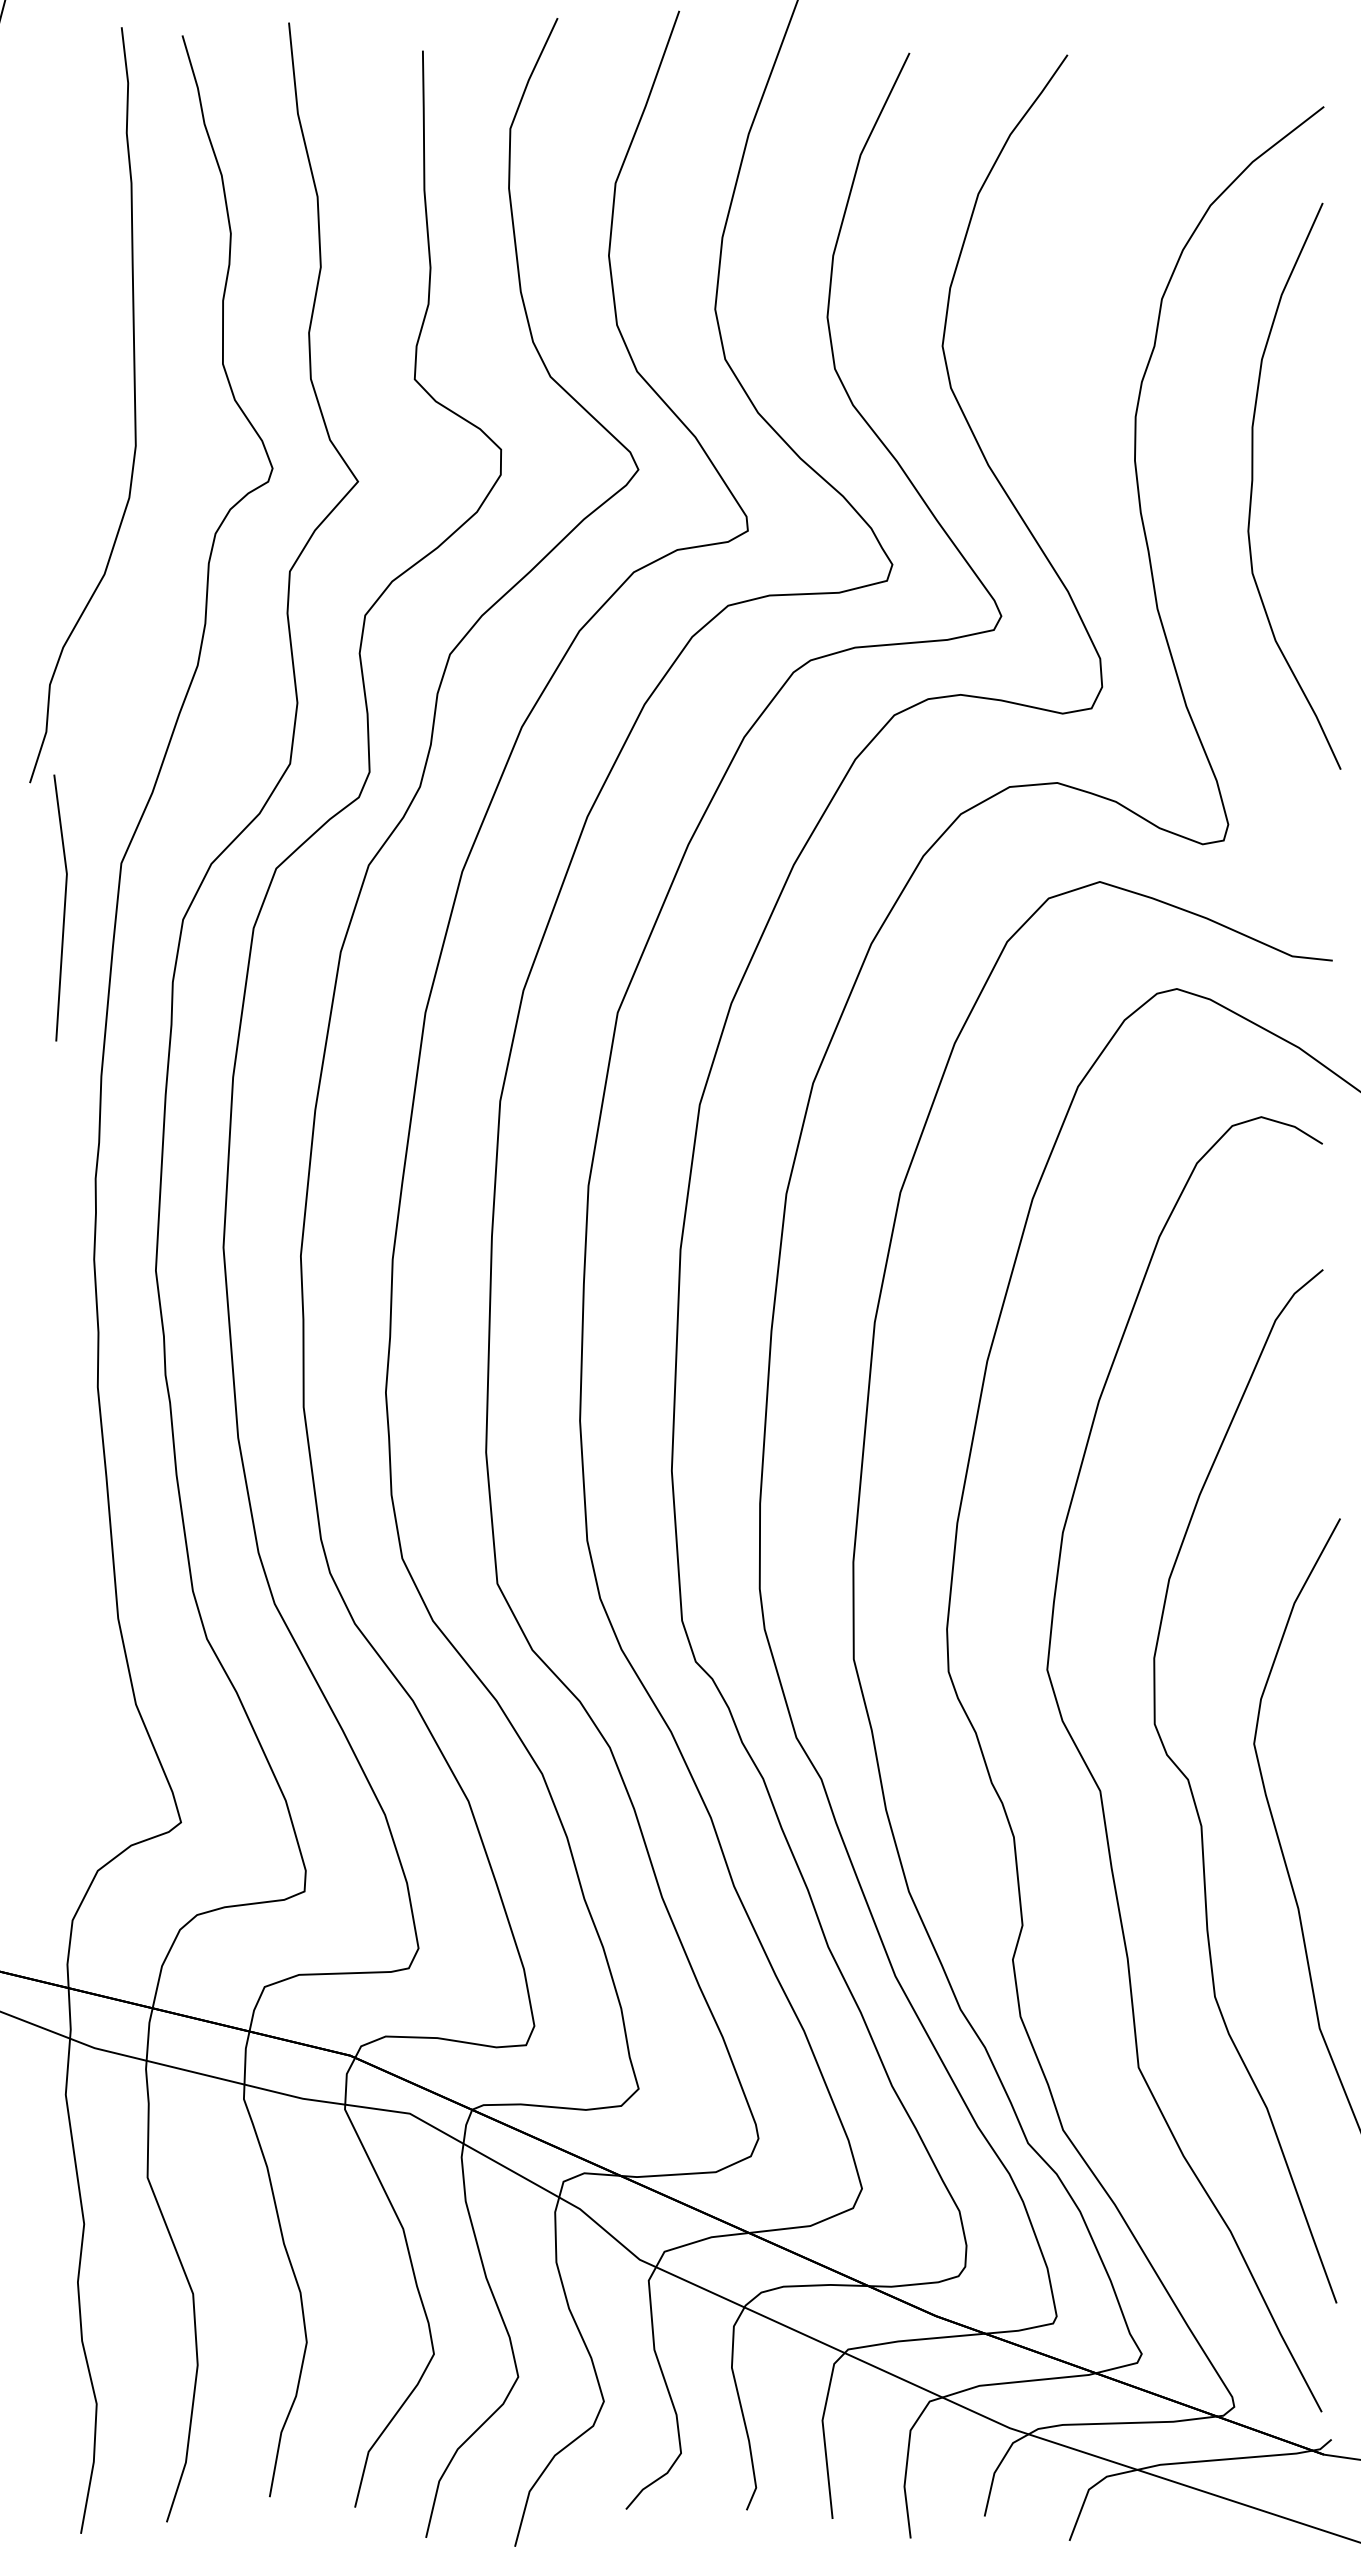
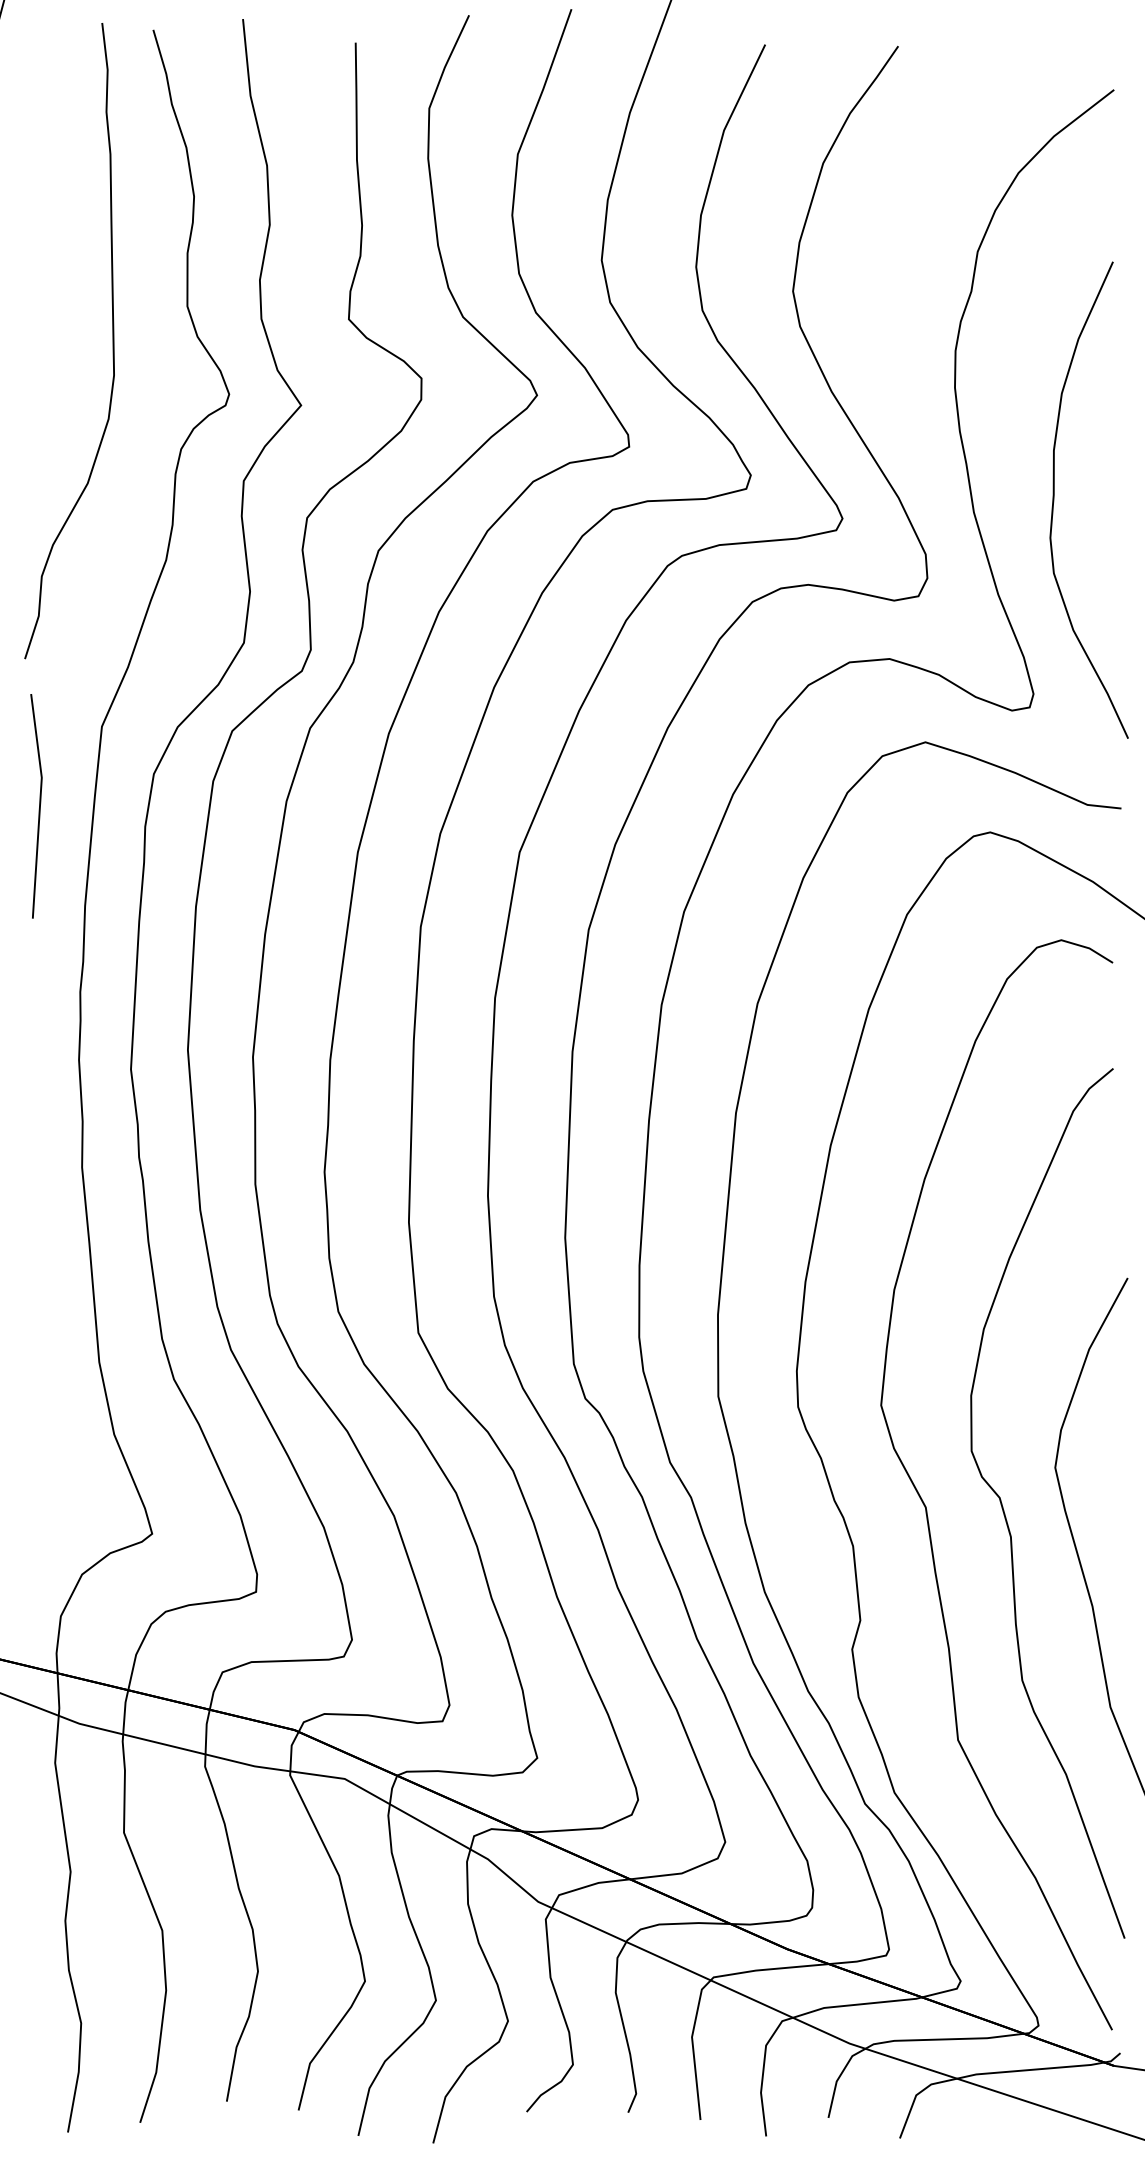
curve: (1253, 481) -> (1054, 496), moved
line: (63, 907) -> (38, 805), moved

